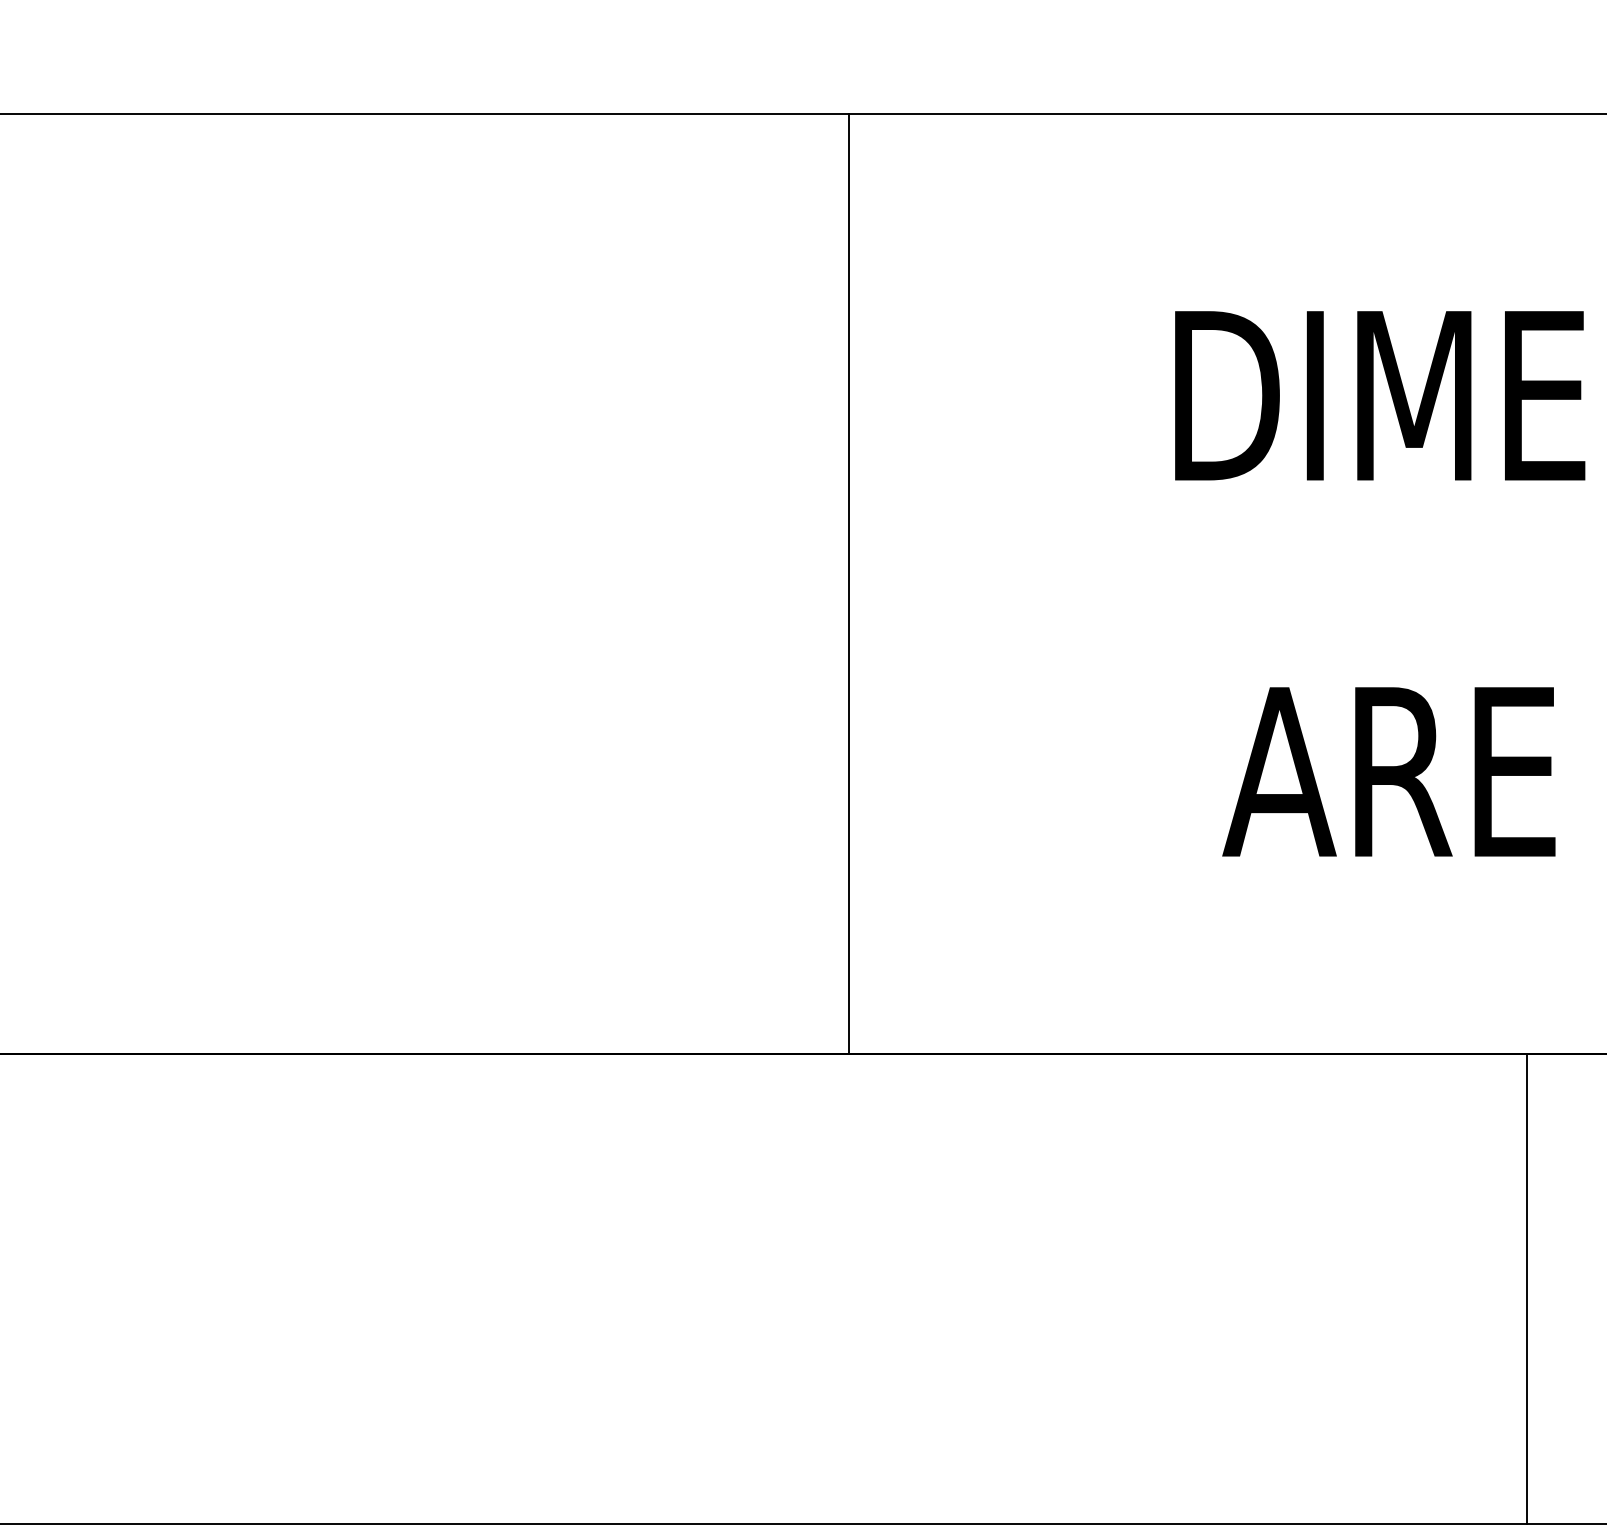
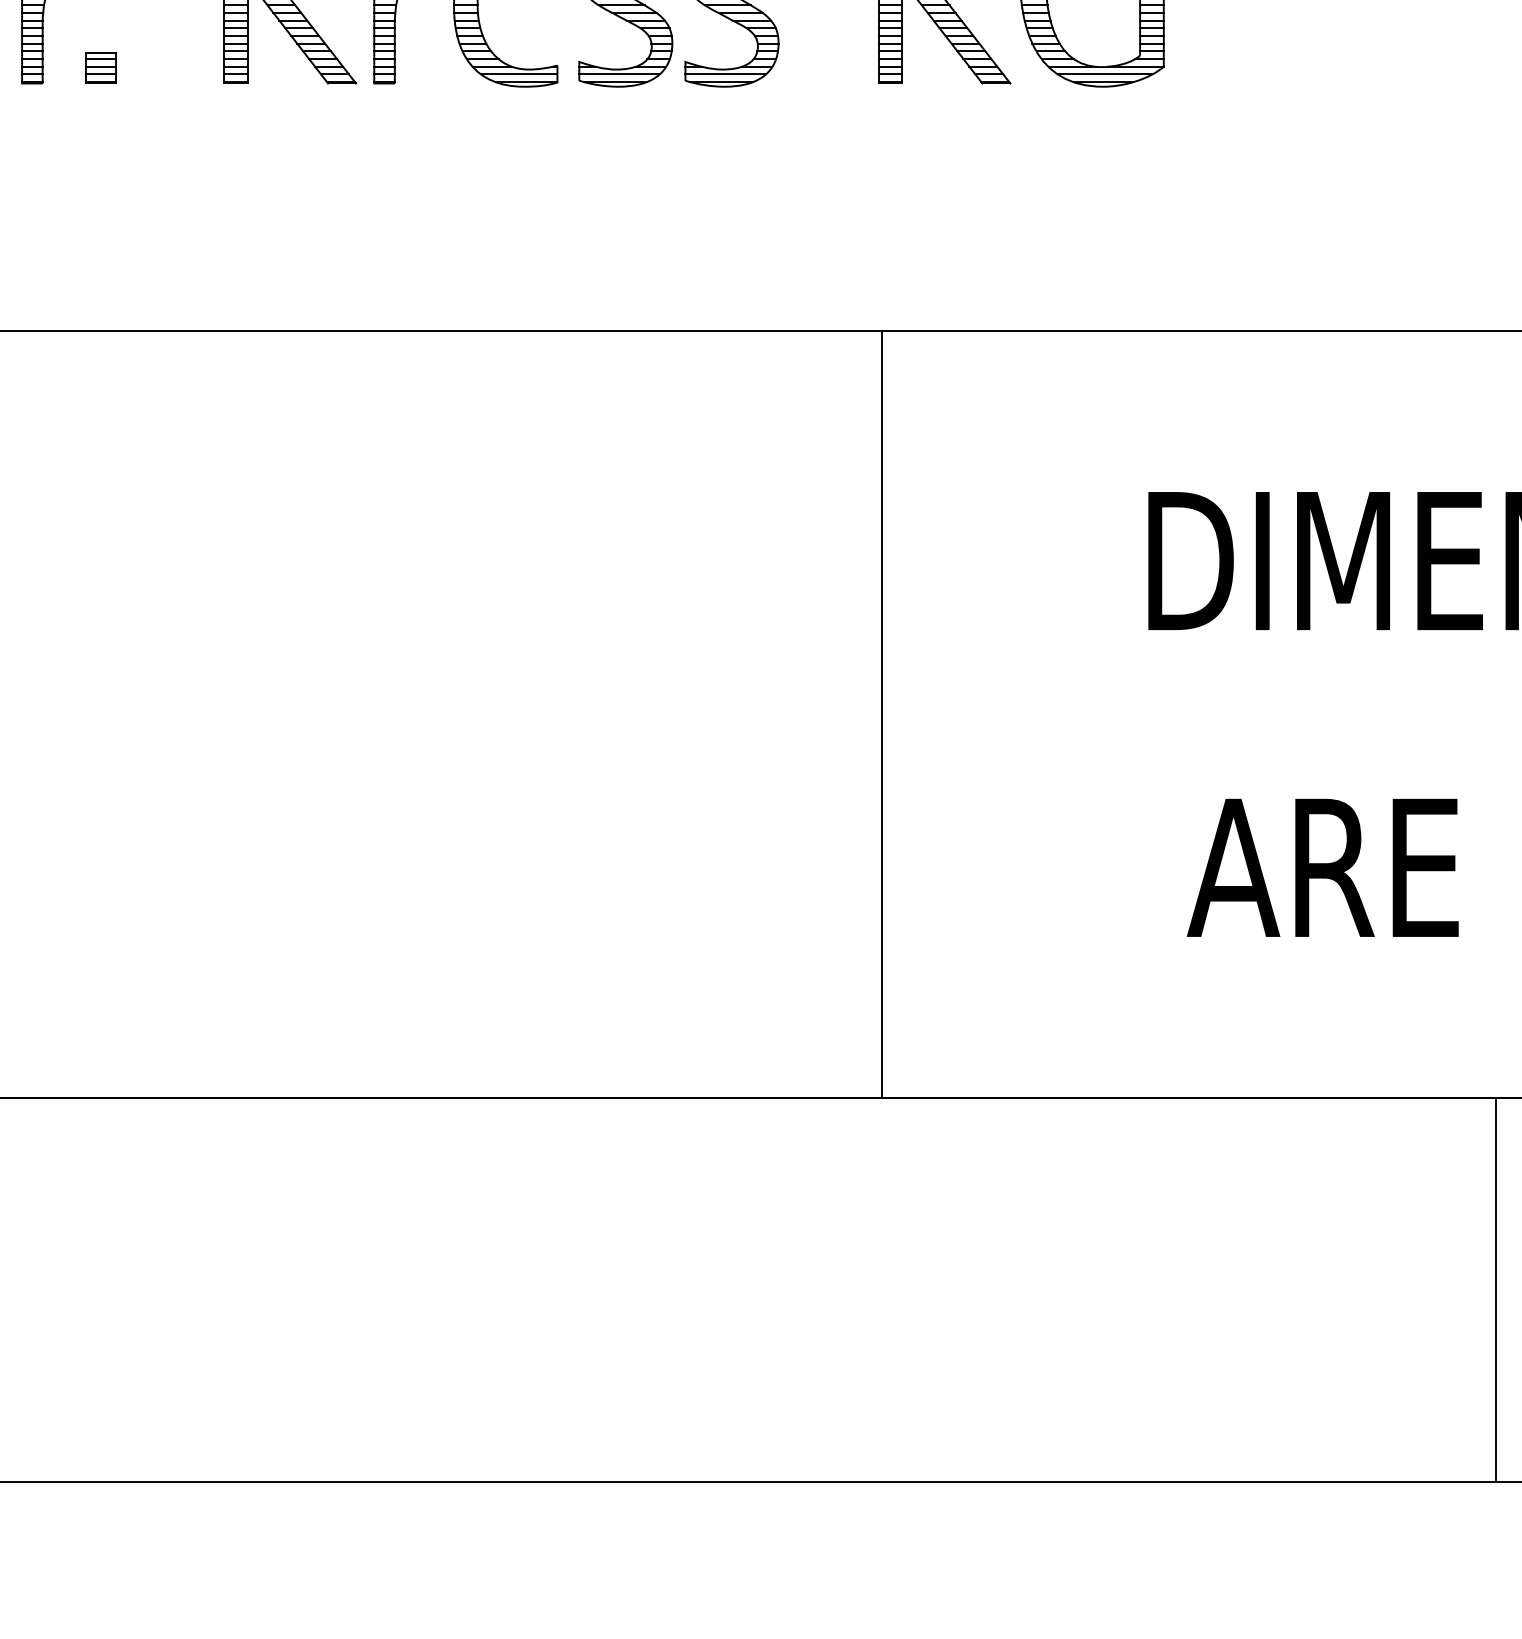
line: (1527, 1288) -> (1495, 1289), moved

